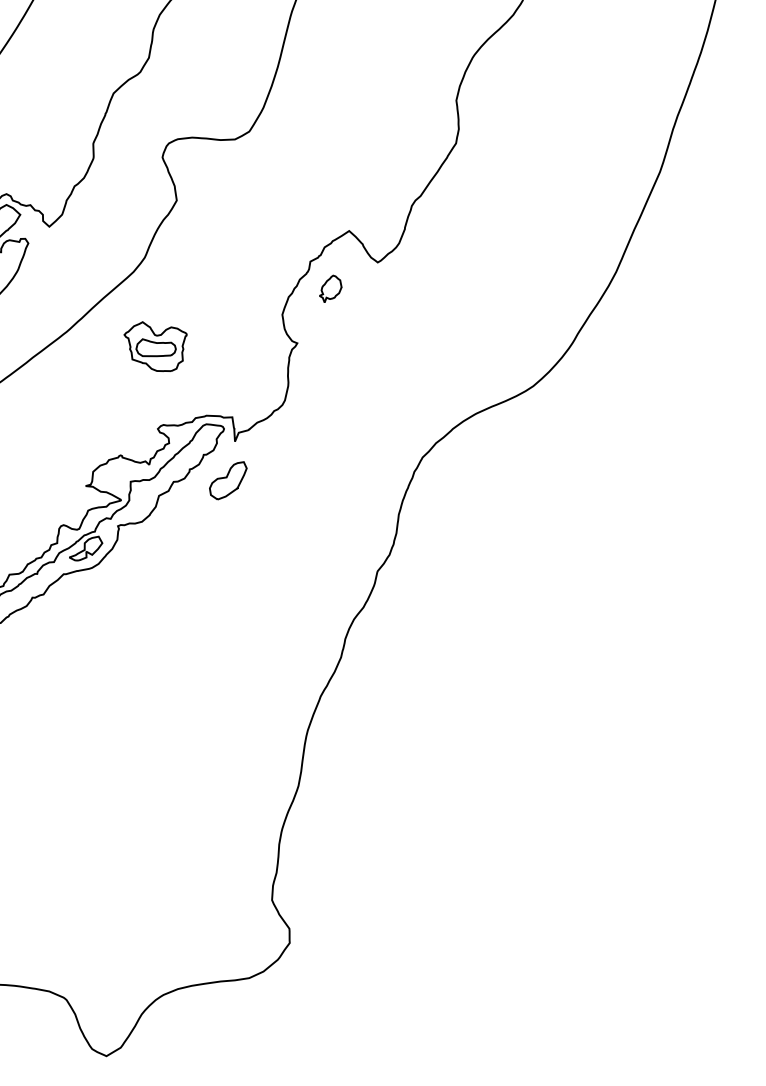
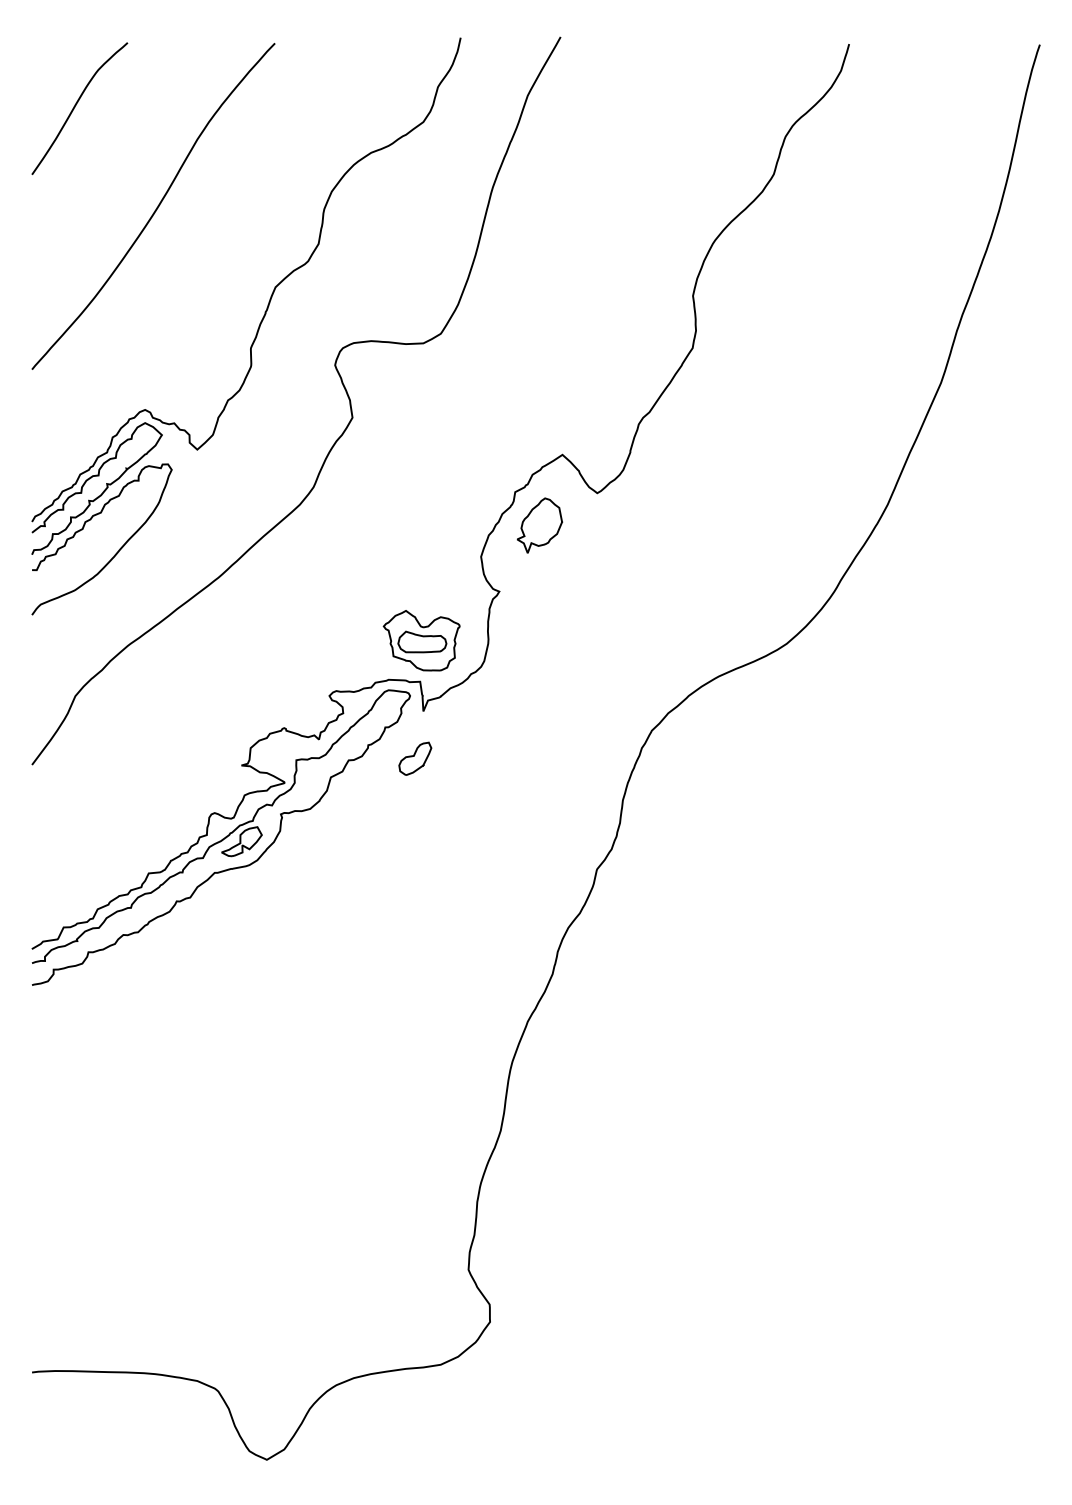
part: (330, 289) -> (539, 525), size x1.67
part: (155, 346) -> (421, 640), moved
part: (228, 480) -> (415, 758), size x0.71

